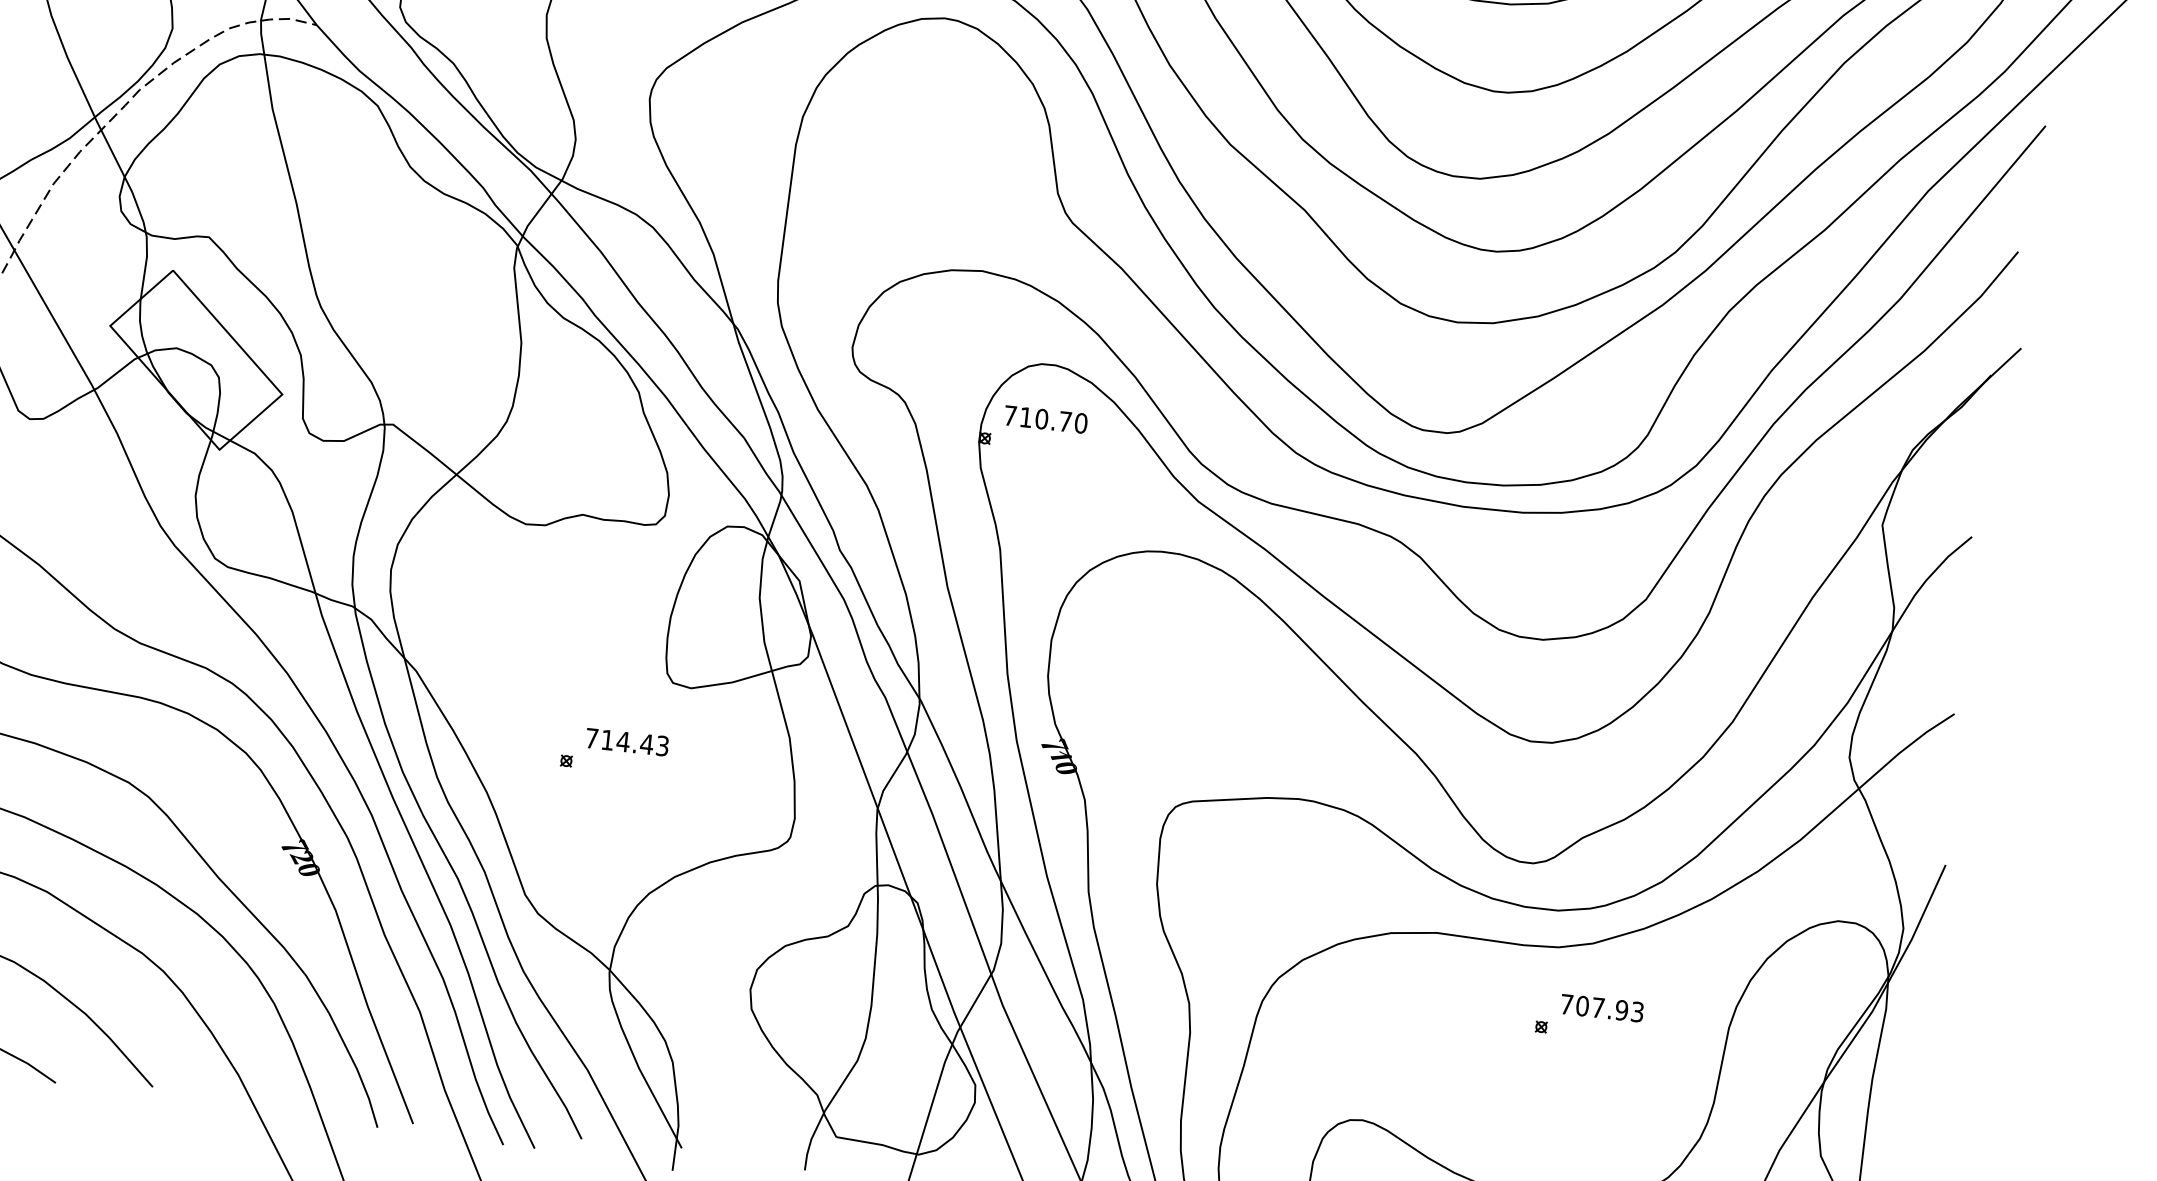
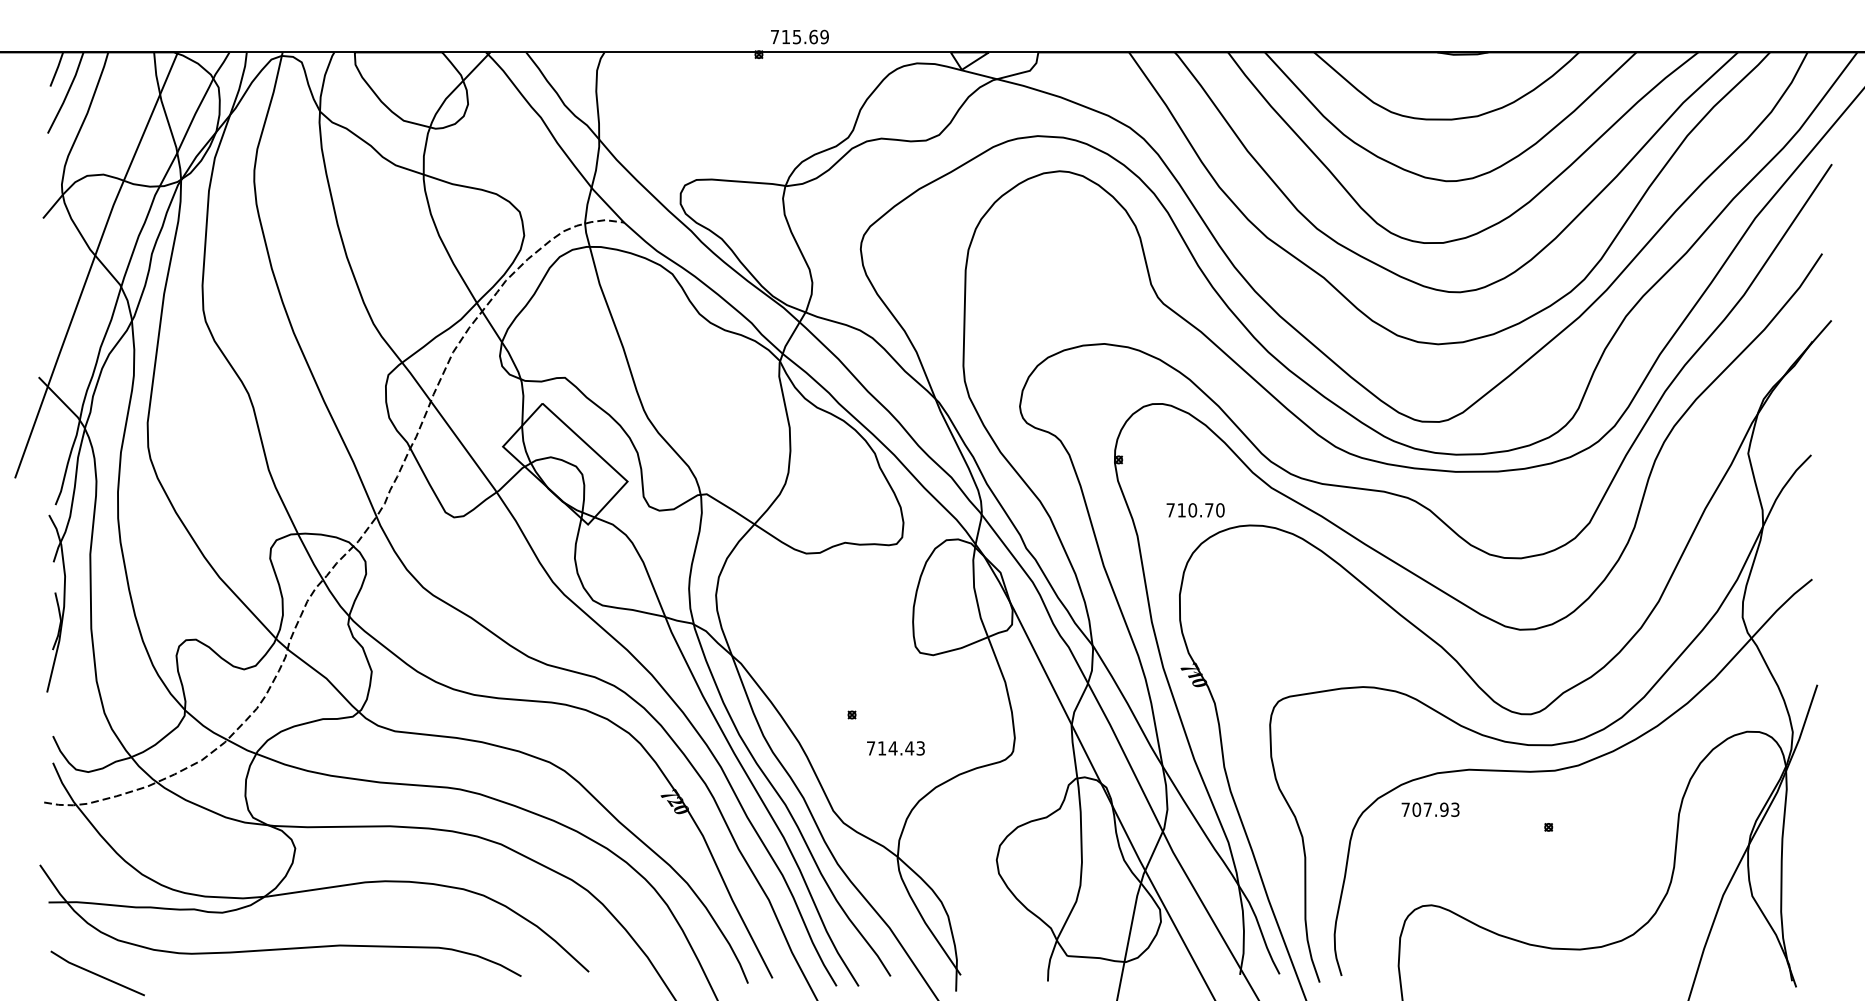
text: (1045, 419) -> (1195, 510), moved
text: (626, 742) -> (895, 748), moved
text: (1602, 1007) -> (1430, 809), moved

